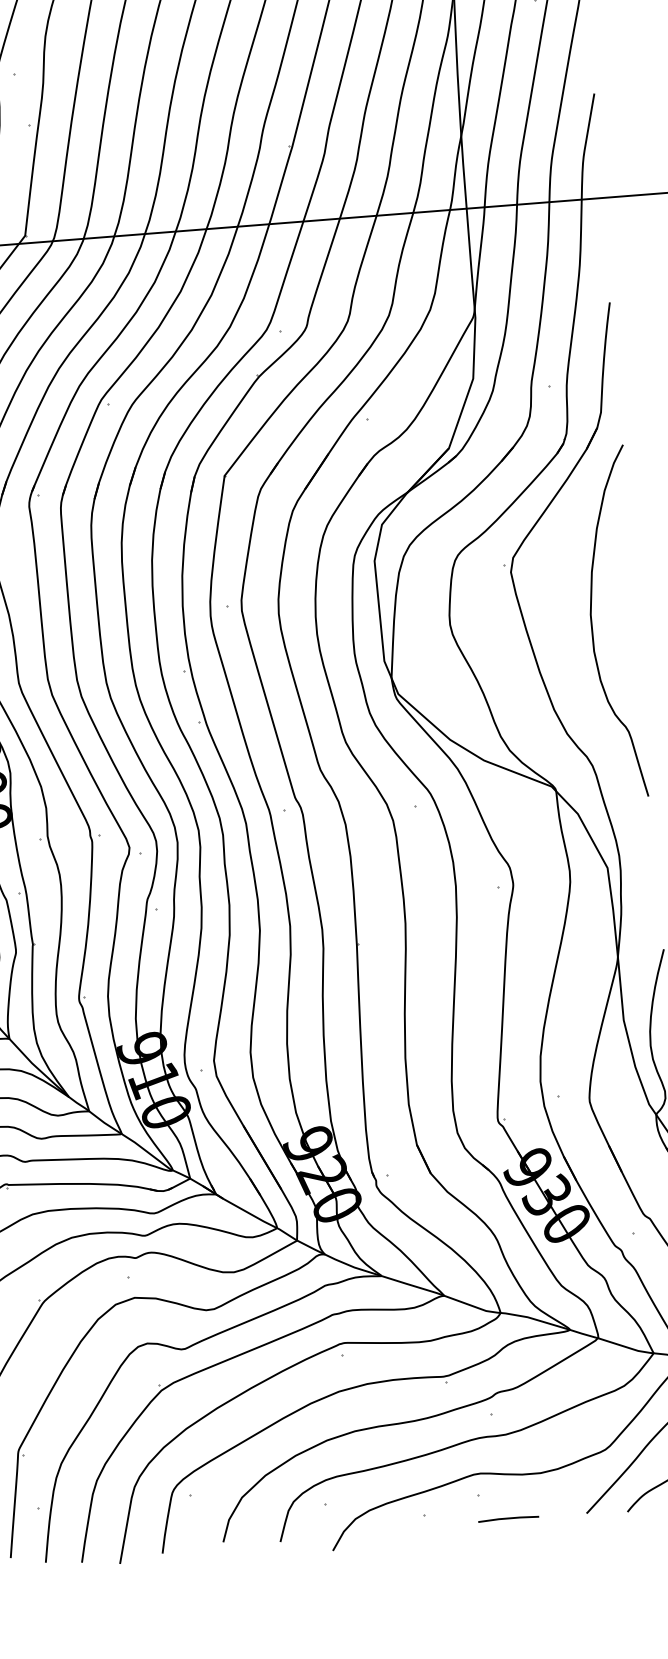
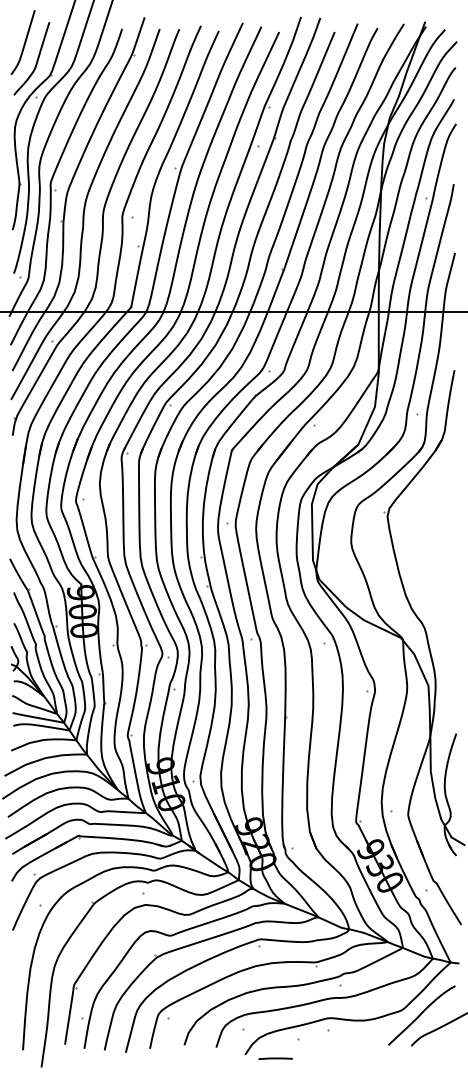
curve: (593, 623) -> (431, 548), removed
line: (508, 1518) -> (275, 1058), moved

